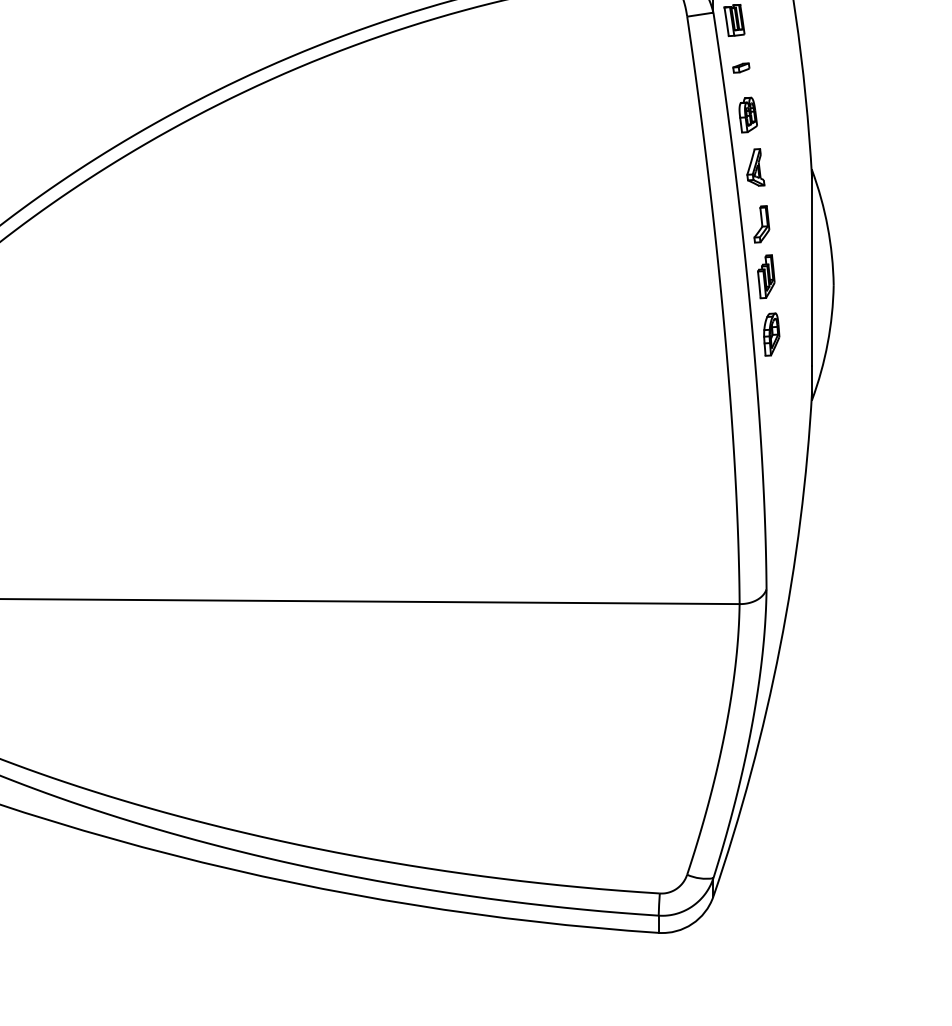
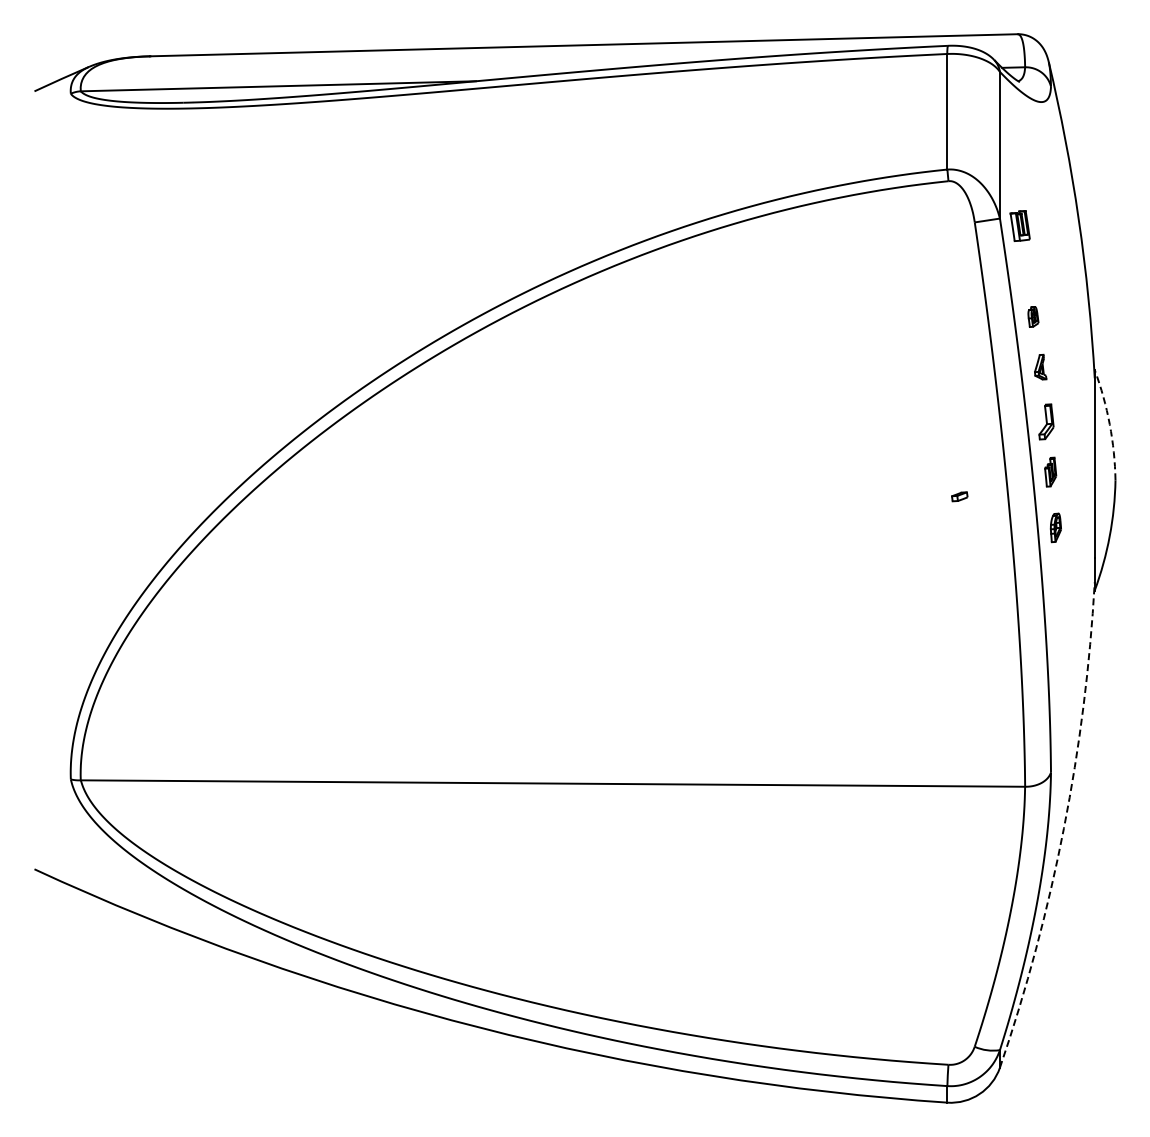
part: (741, 67) -> (959, 496), moved
part: (748, 114) -> (1033, 316), size x0.6
part: (755, 166) -> (1040, 366), size x0.7
arc: (827, 227) -> (1109, 424), solid -> dashed
part: (766, 275) -> (1050, 471), size x0.7
part: (771, 334) -> (1055, 527), size x0.7
arc: (779, 647) -> (1063, 828), solid -> dashed

